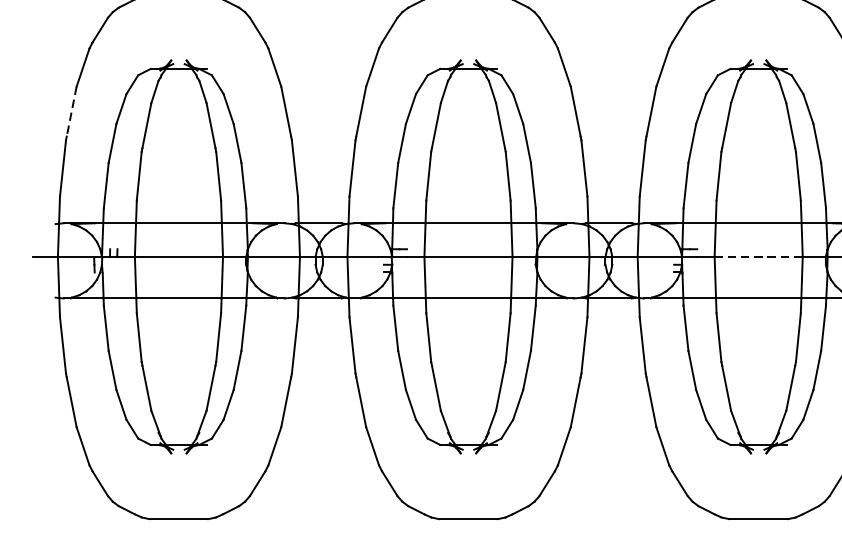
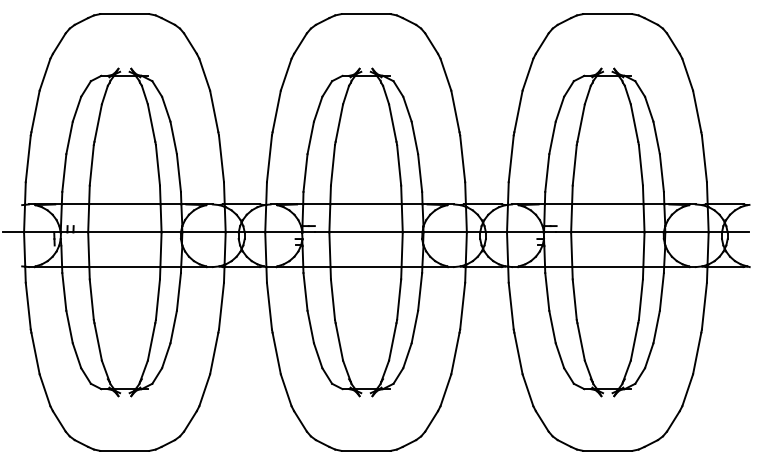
line: (71, 111) -> (35, 111), dashed -> solid
line: (758, 256) -> (607, 232), dashed -> solid

